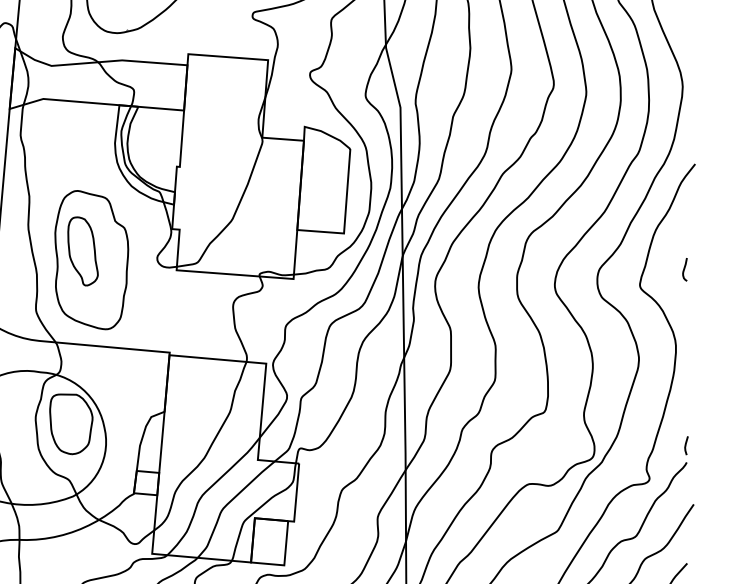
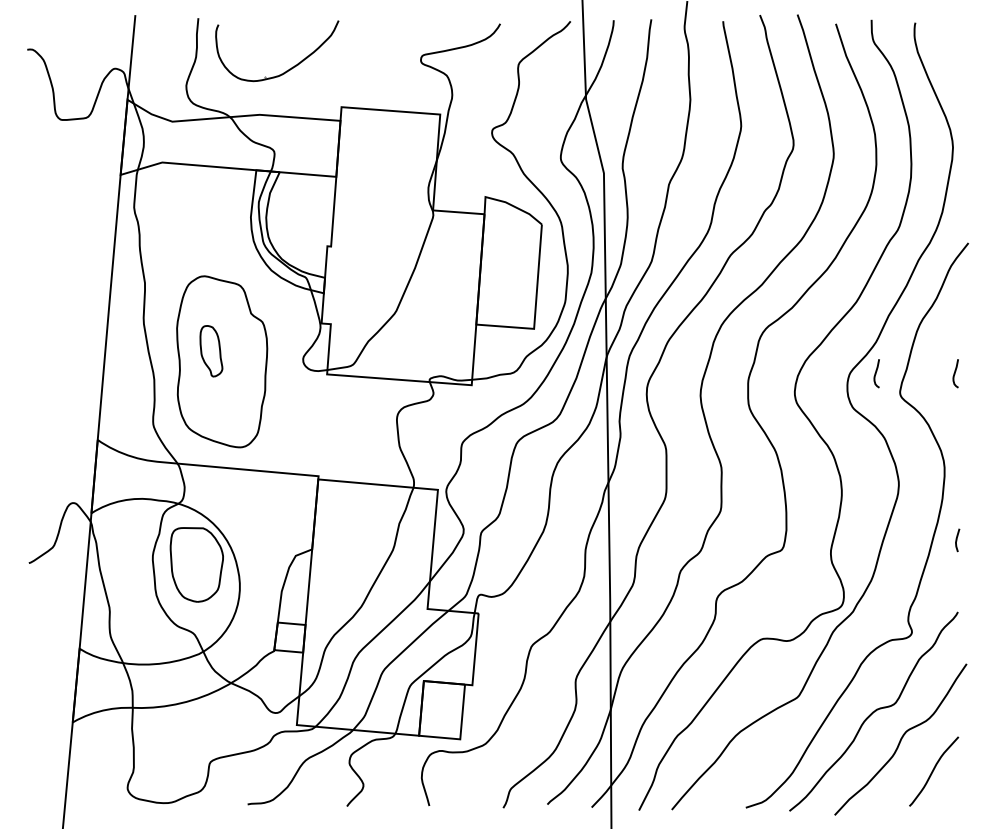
part: (83, 251) -> (211, 351), size x0.6
curve: (620, 269) -> (876, 373), added
line: (686, 445) -> (957, 540), moved

